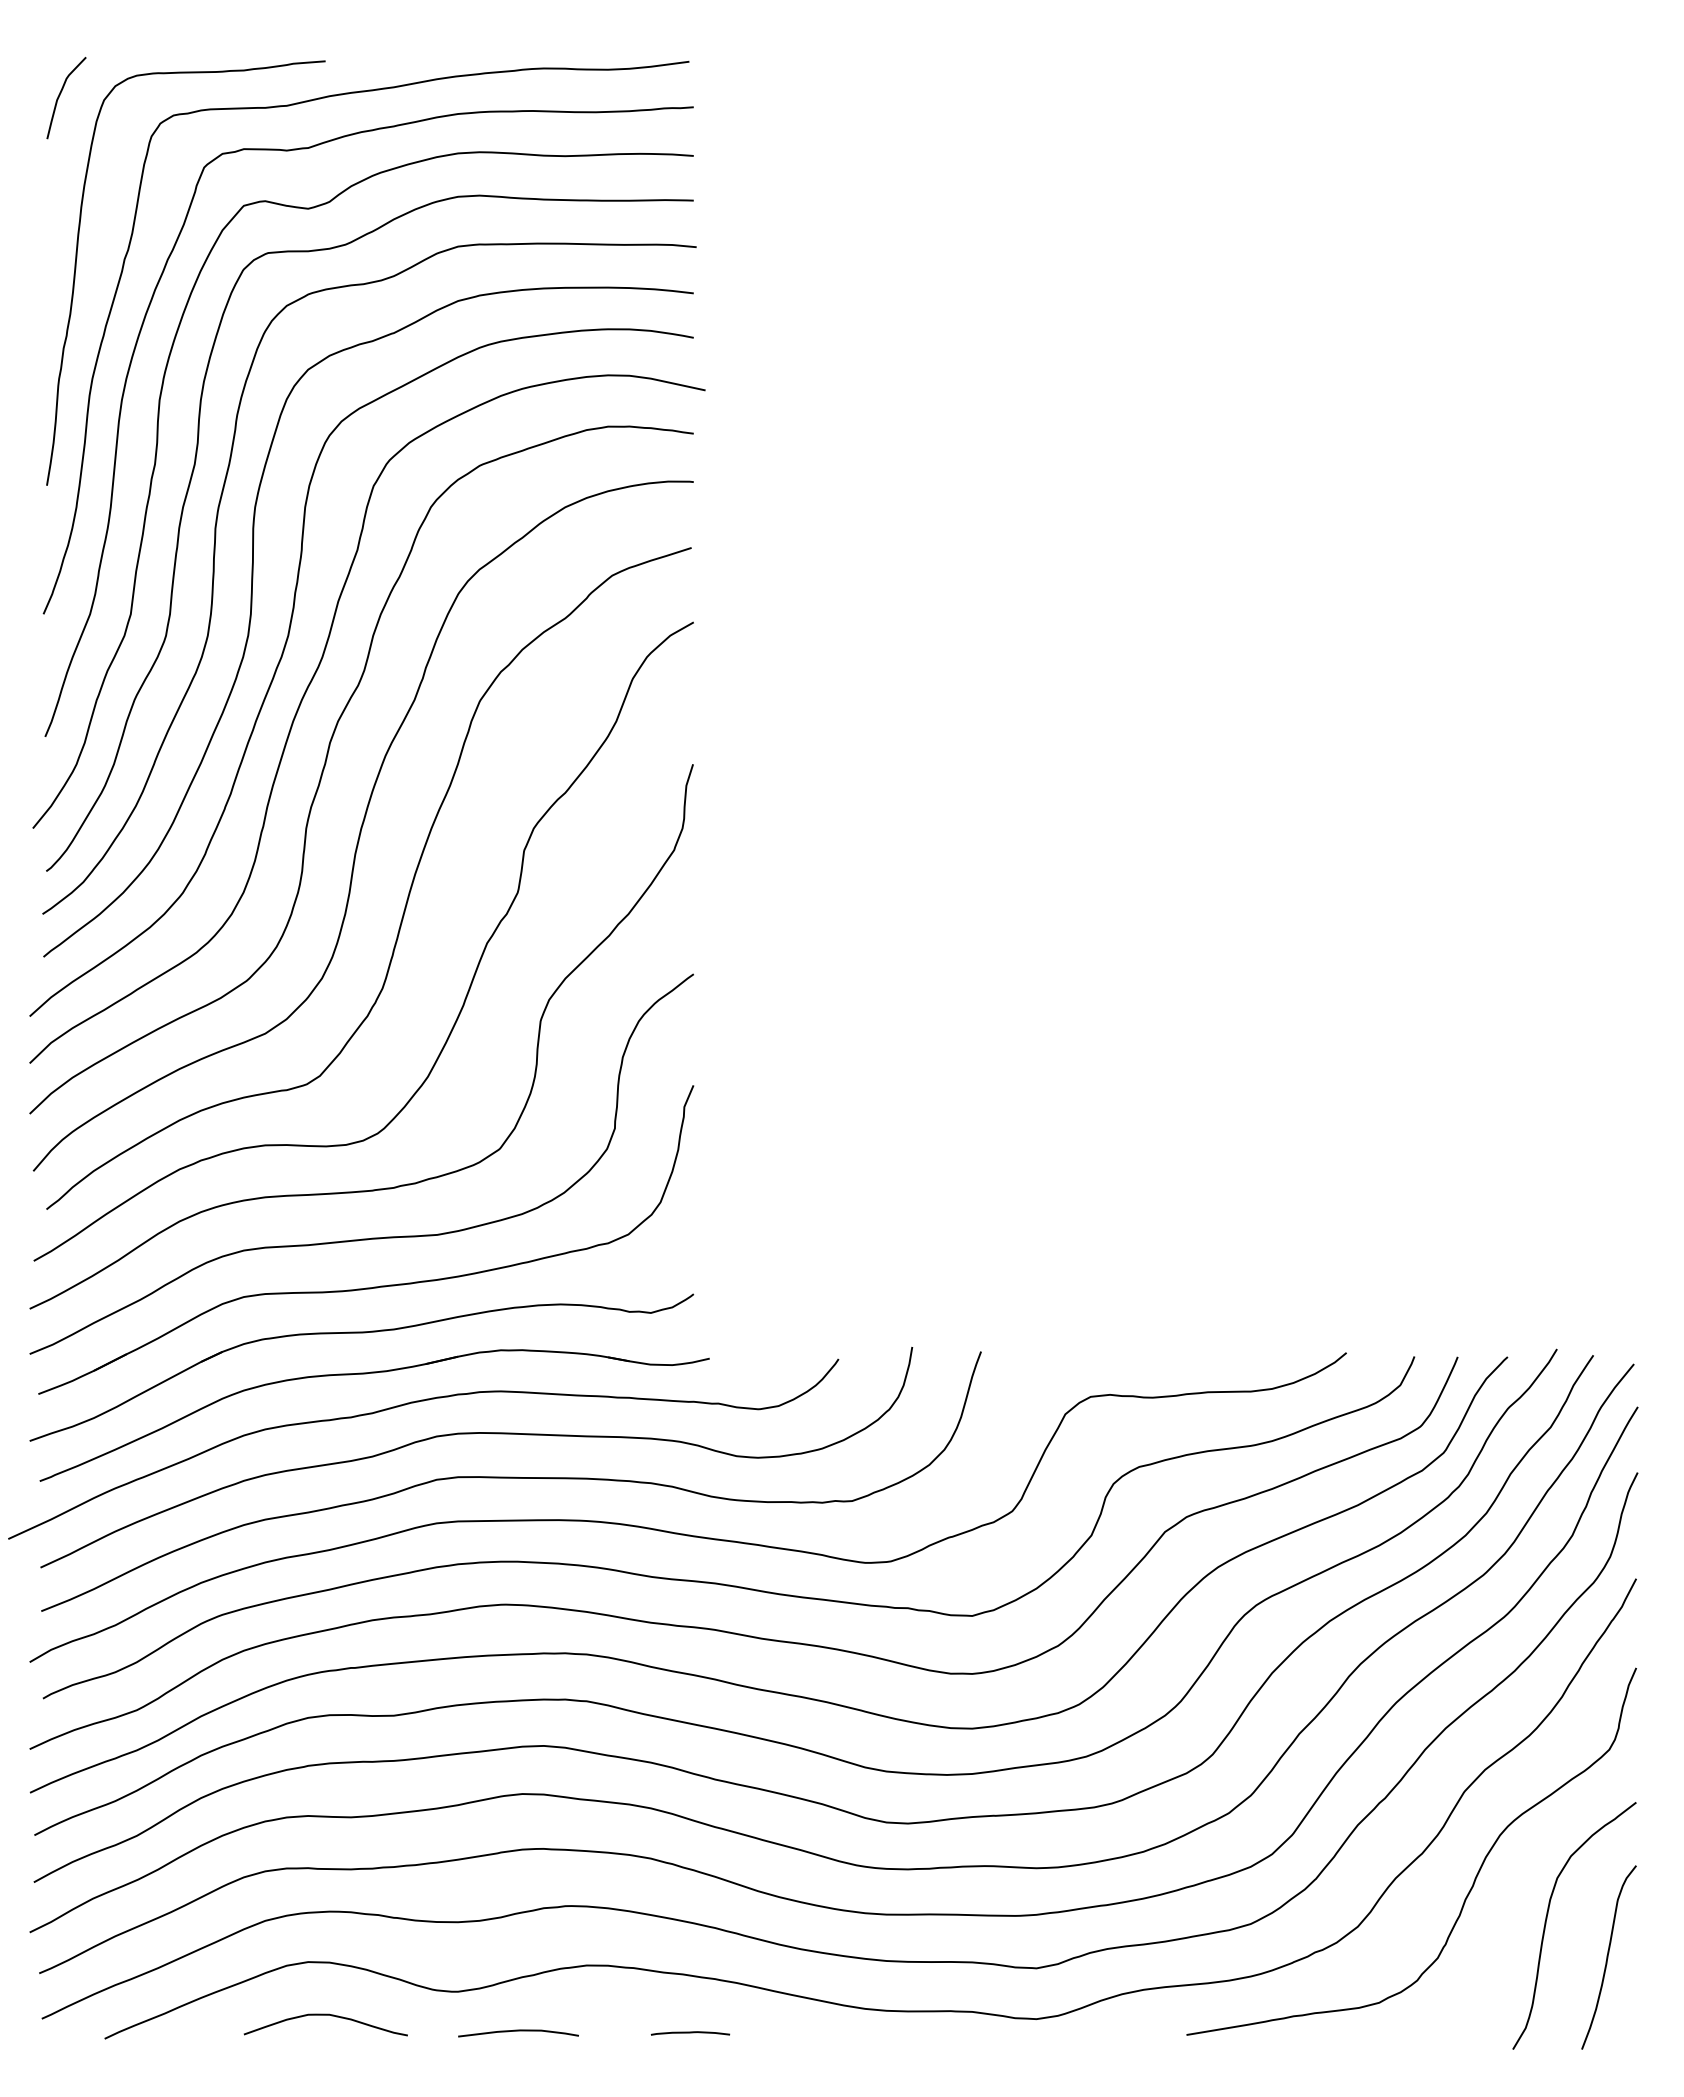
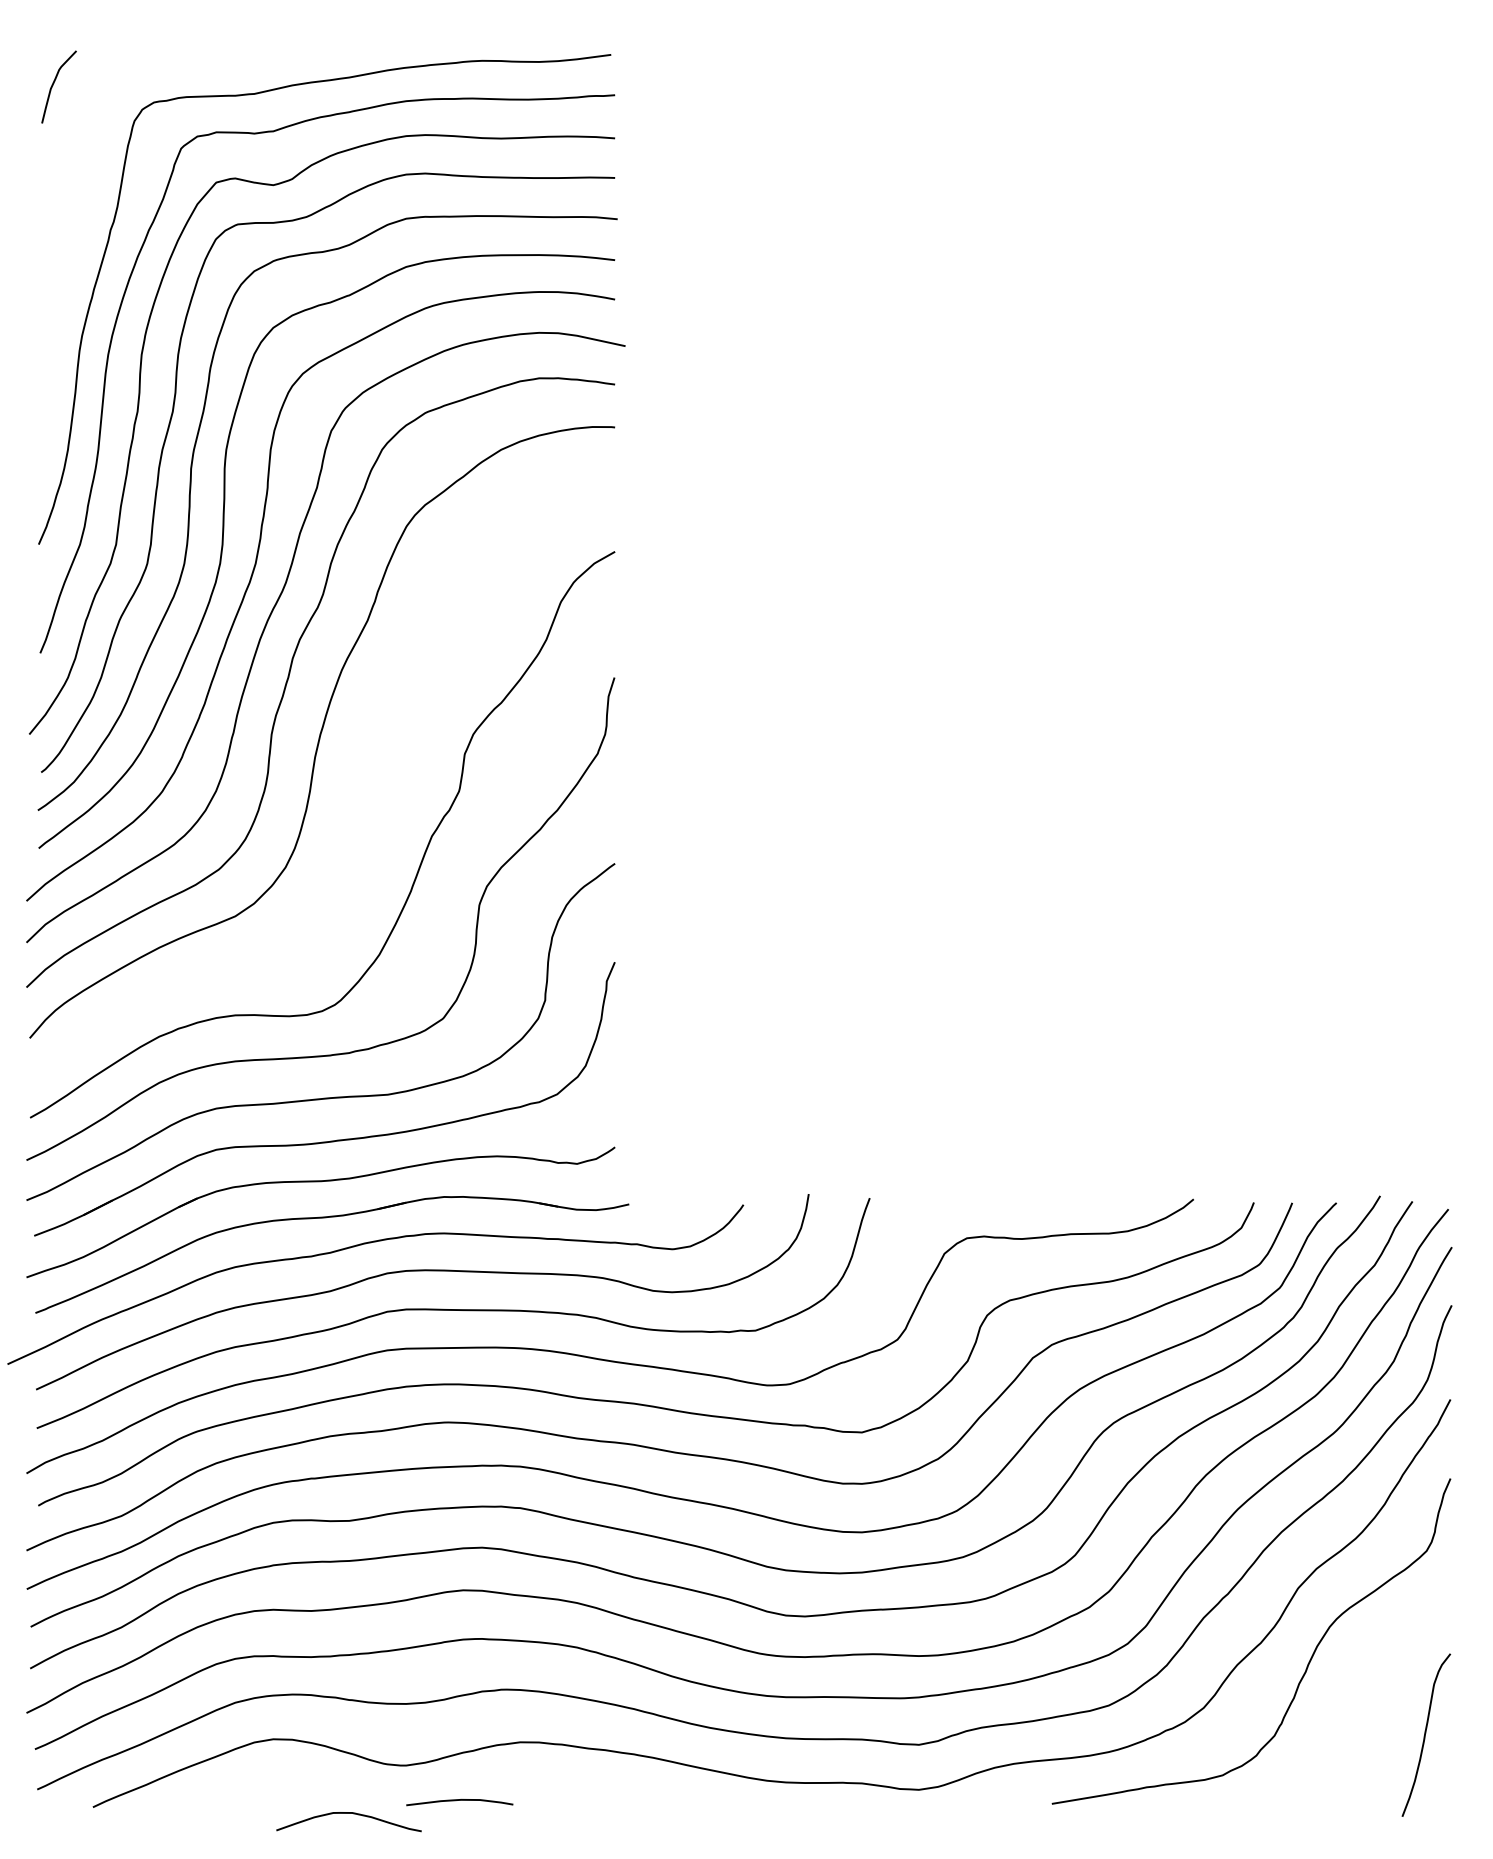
curve: (77, 264) -> (68, 234), removed
curve: (408, 890) -> (362, 789), removed
curve: (1547, 1921) -> (1371, 1703), removed
curve: (325, 2015) -> (348, 1813), moved
curve: (690, 2033) -> (612, 1802), removed

